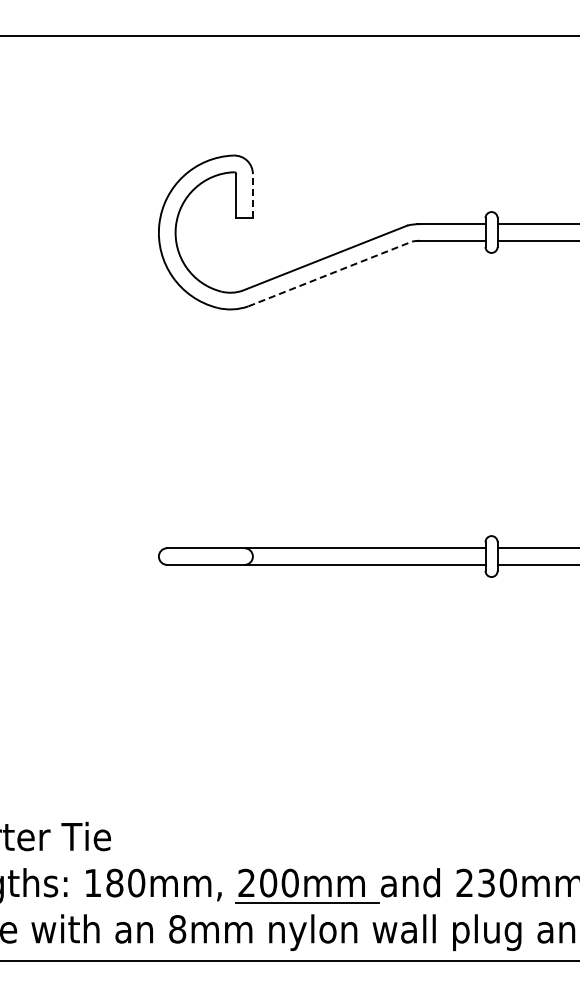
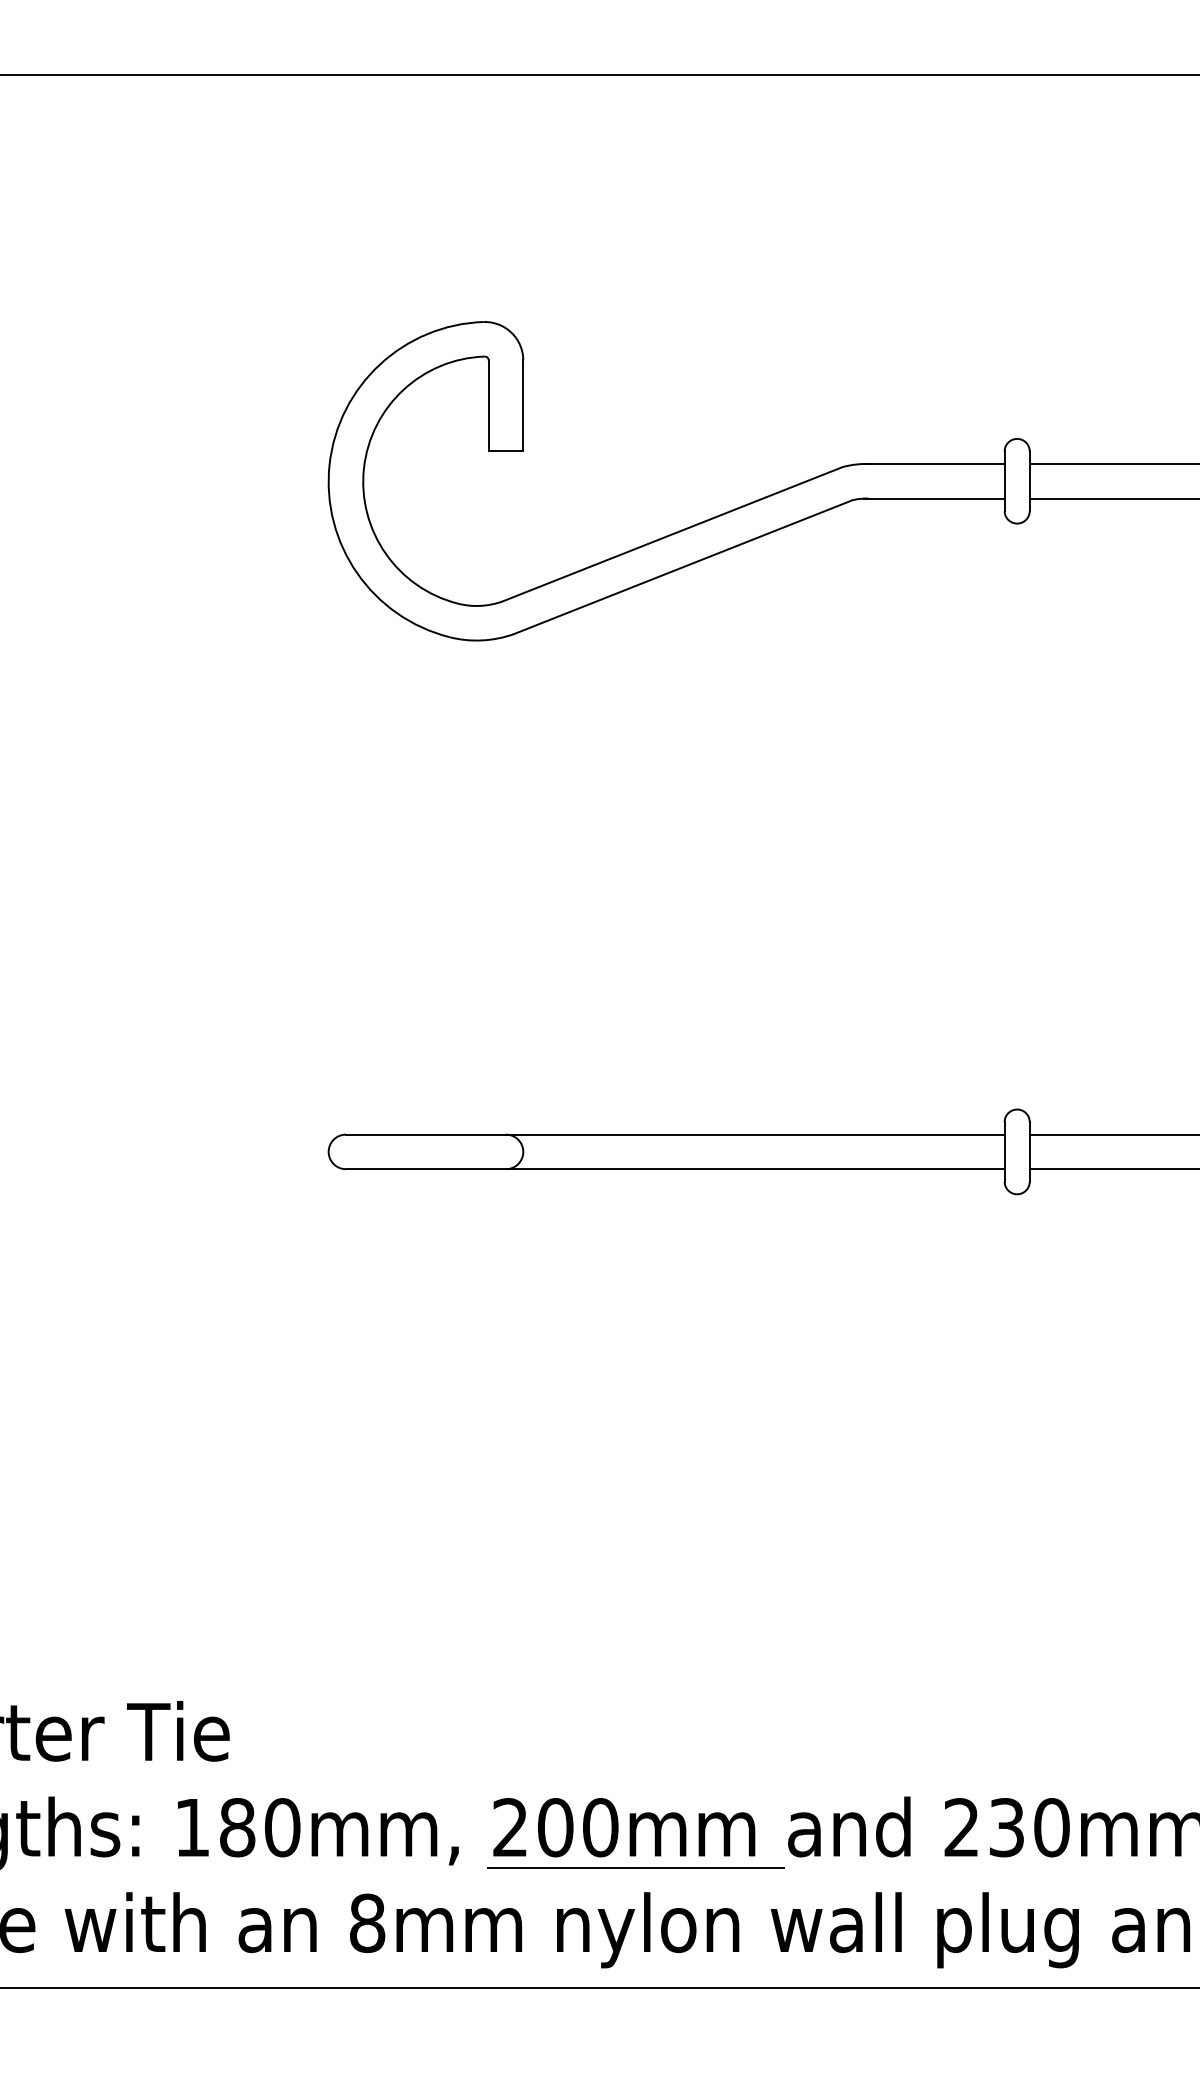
line: (252, 196) -> (522, 406), dashed -> solid
line: (330, 273) -> (683, 566), dashed -> solid

